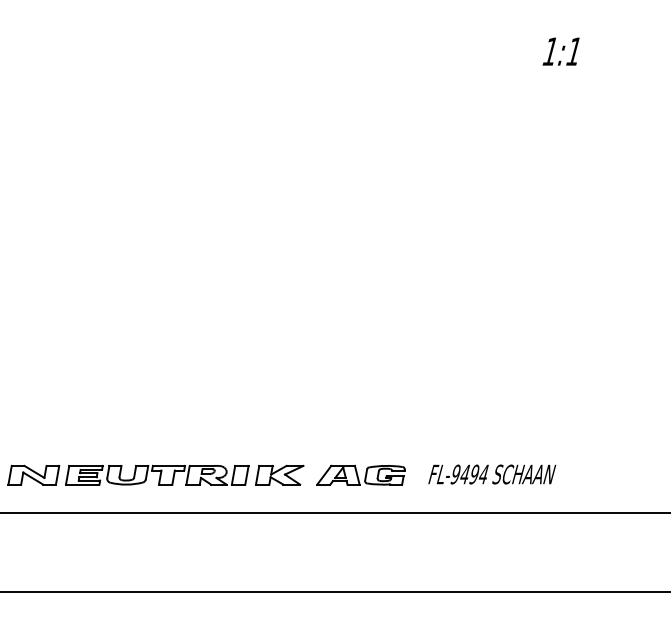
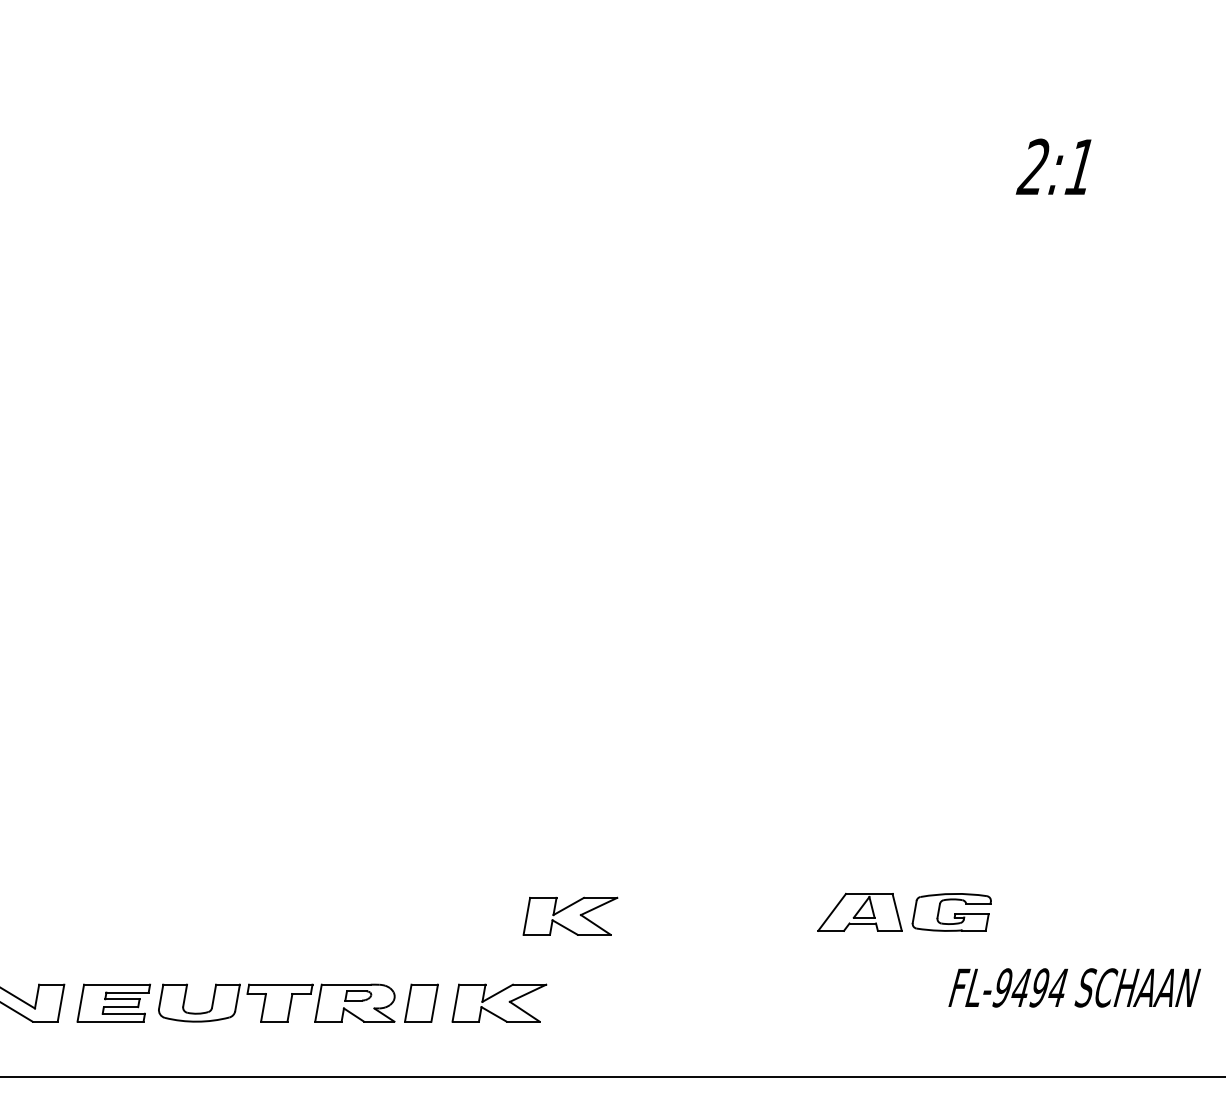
text: (549, 51) -> (1031, 166), 1:1 -> 2:1
part: (315, 430) -> (569, 914), added
part: (360, 474) -> (903, 910), moved
text: (492, 474) -> (1075, 987), moved

